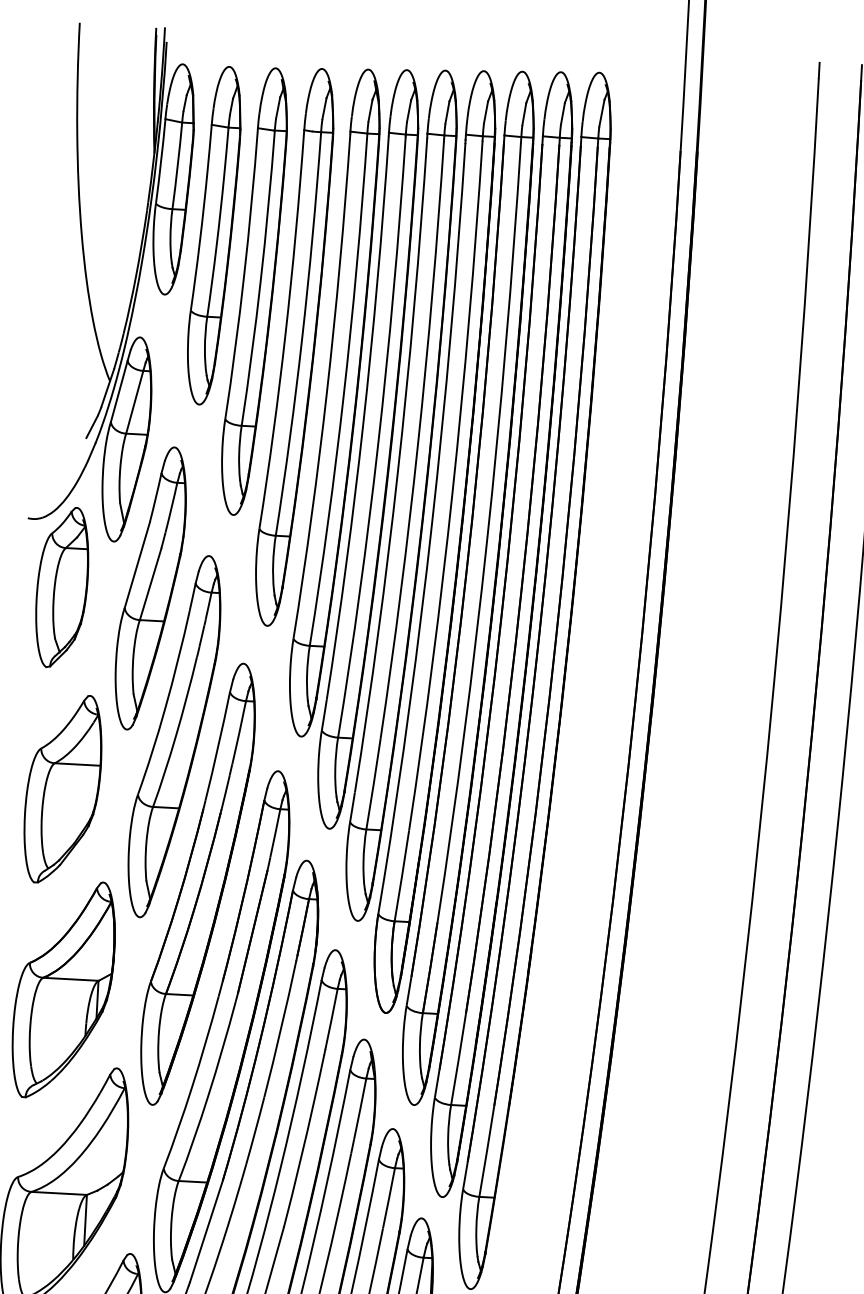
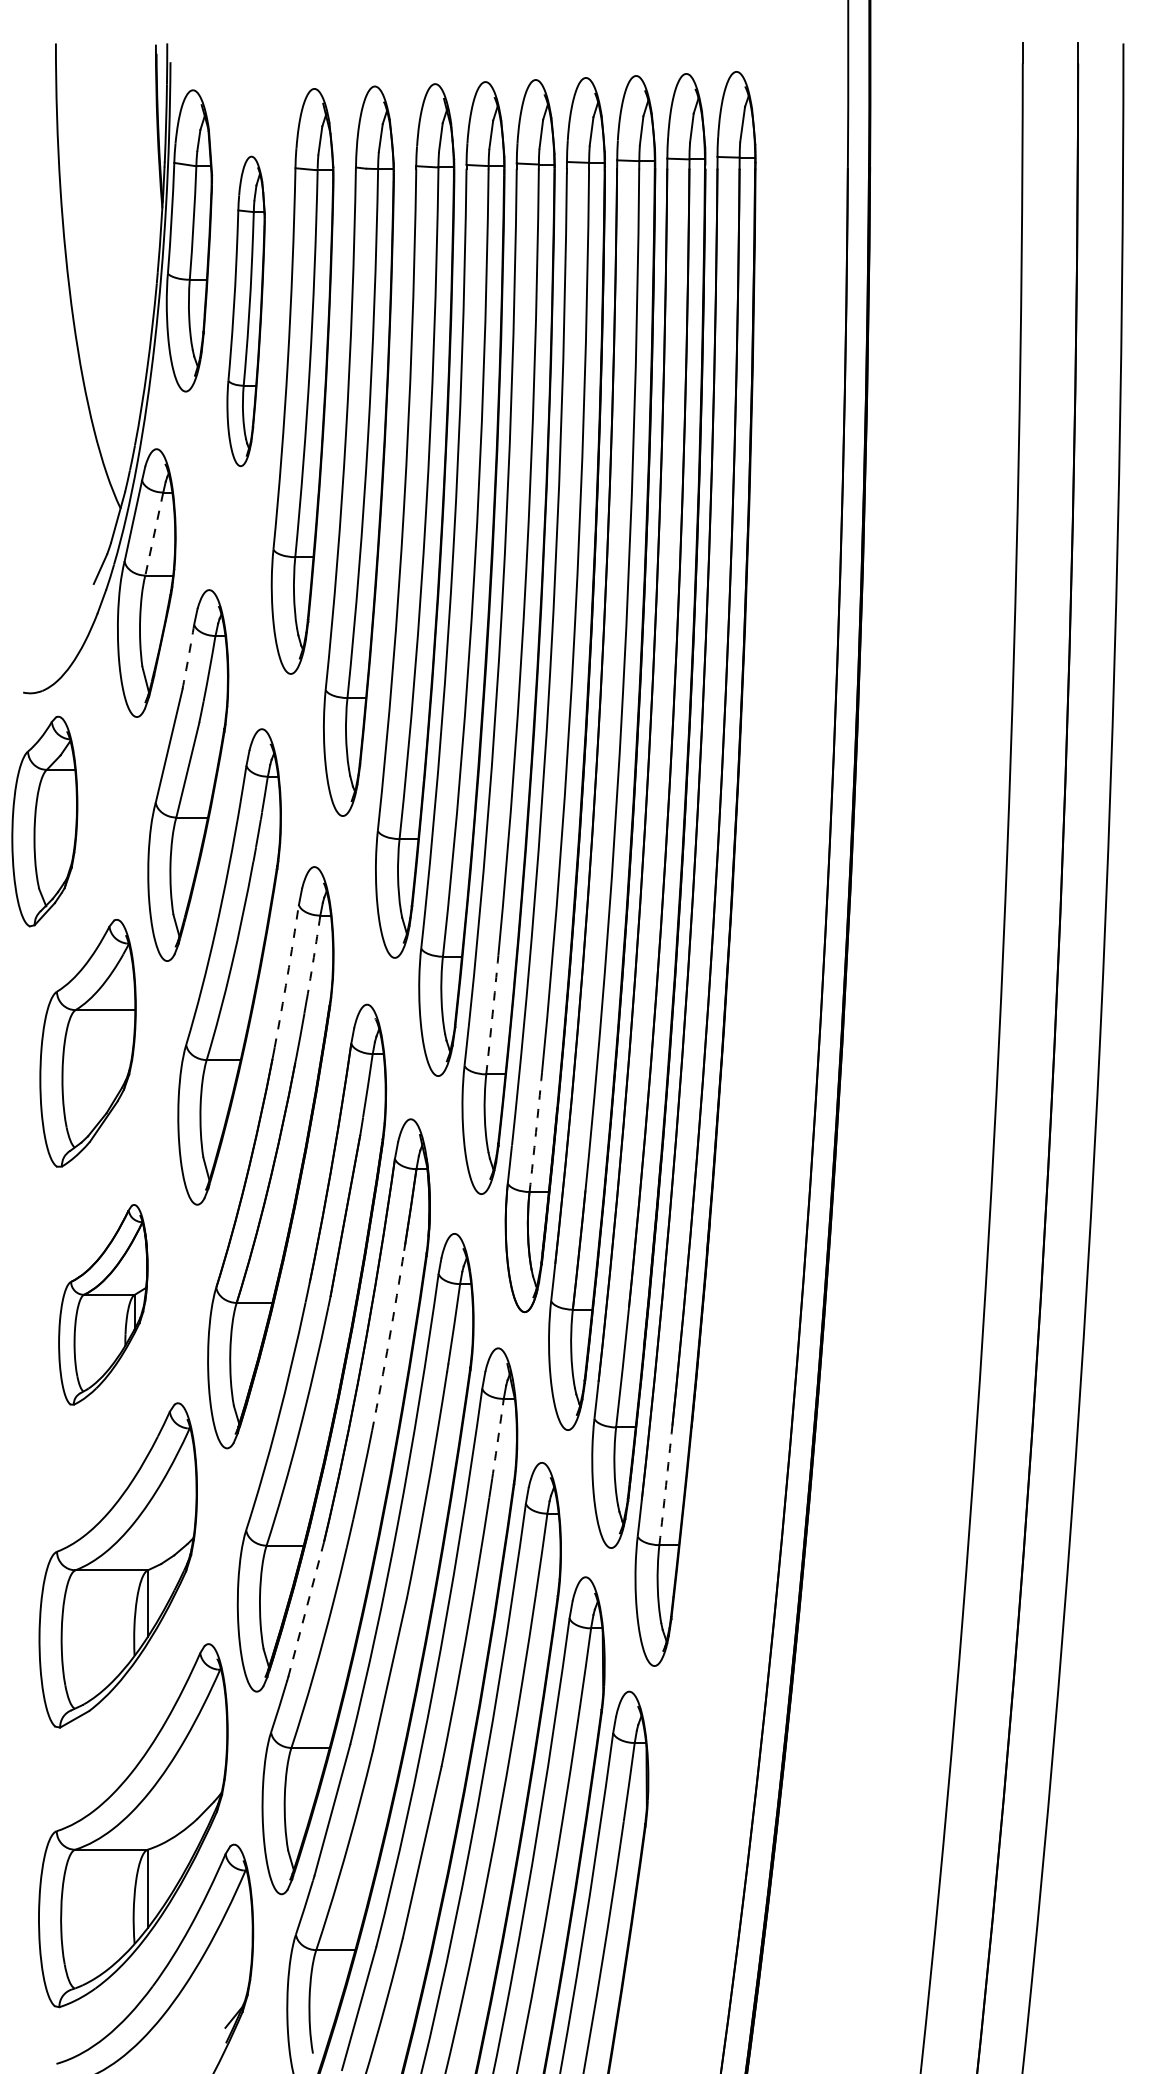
part: (213, 235) -> (245, 311), size x0.7
line: (134, 402) -> (154, 534), solid -> dashed
arc: (155, 498) -> (188, 657), solid -> dashed
part: (61, 587) -> (44, 821), moved
arc: (239, 732) -> (313, 957), solid -> dashed
arc: (218, 746) -> (287, 976), solid -> dashed
arc: (373, 783) -> (492, 1014), solid -> dashed
arc: (402, 876) -> (536, 1132), solid -> dashed
part: (63, 989) -> (103, 1304), size x0.7
arc: (281, 1029) -> (389, 1340), solid -> dashed
arc: (360, 1108) -> (498, 1438), solid -> dashed
arc: (487, 1151) -> (666, 1485), solid -> dashed
line: (206, 1231) -> (306, 1609), solid -> dashed

